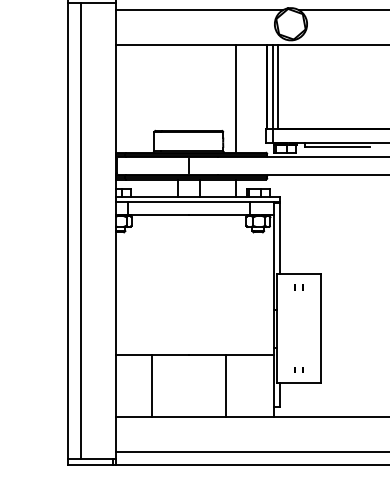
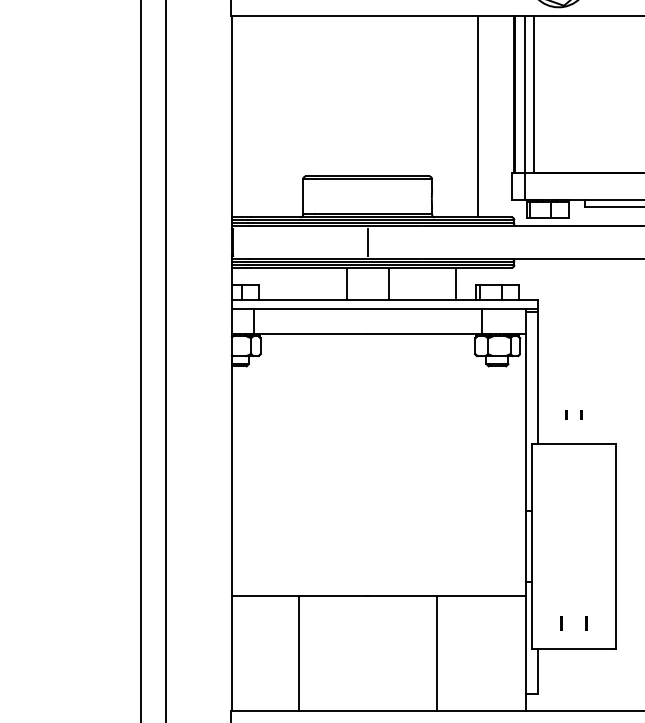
line: (236, 98) -> (479, 116), moved
part: (298, 287) -> (572, 415), moved
part: (298, 369) -> (572, 622), size x1.6

